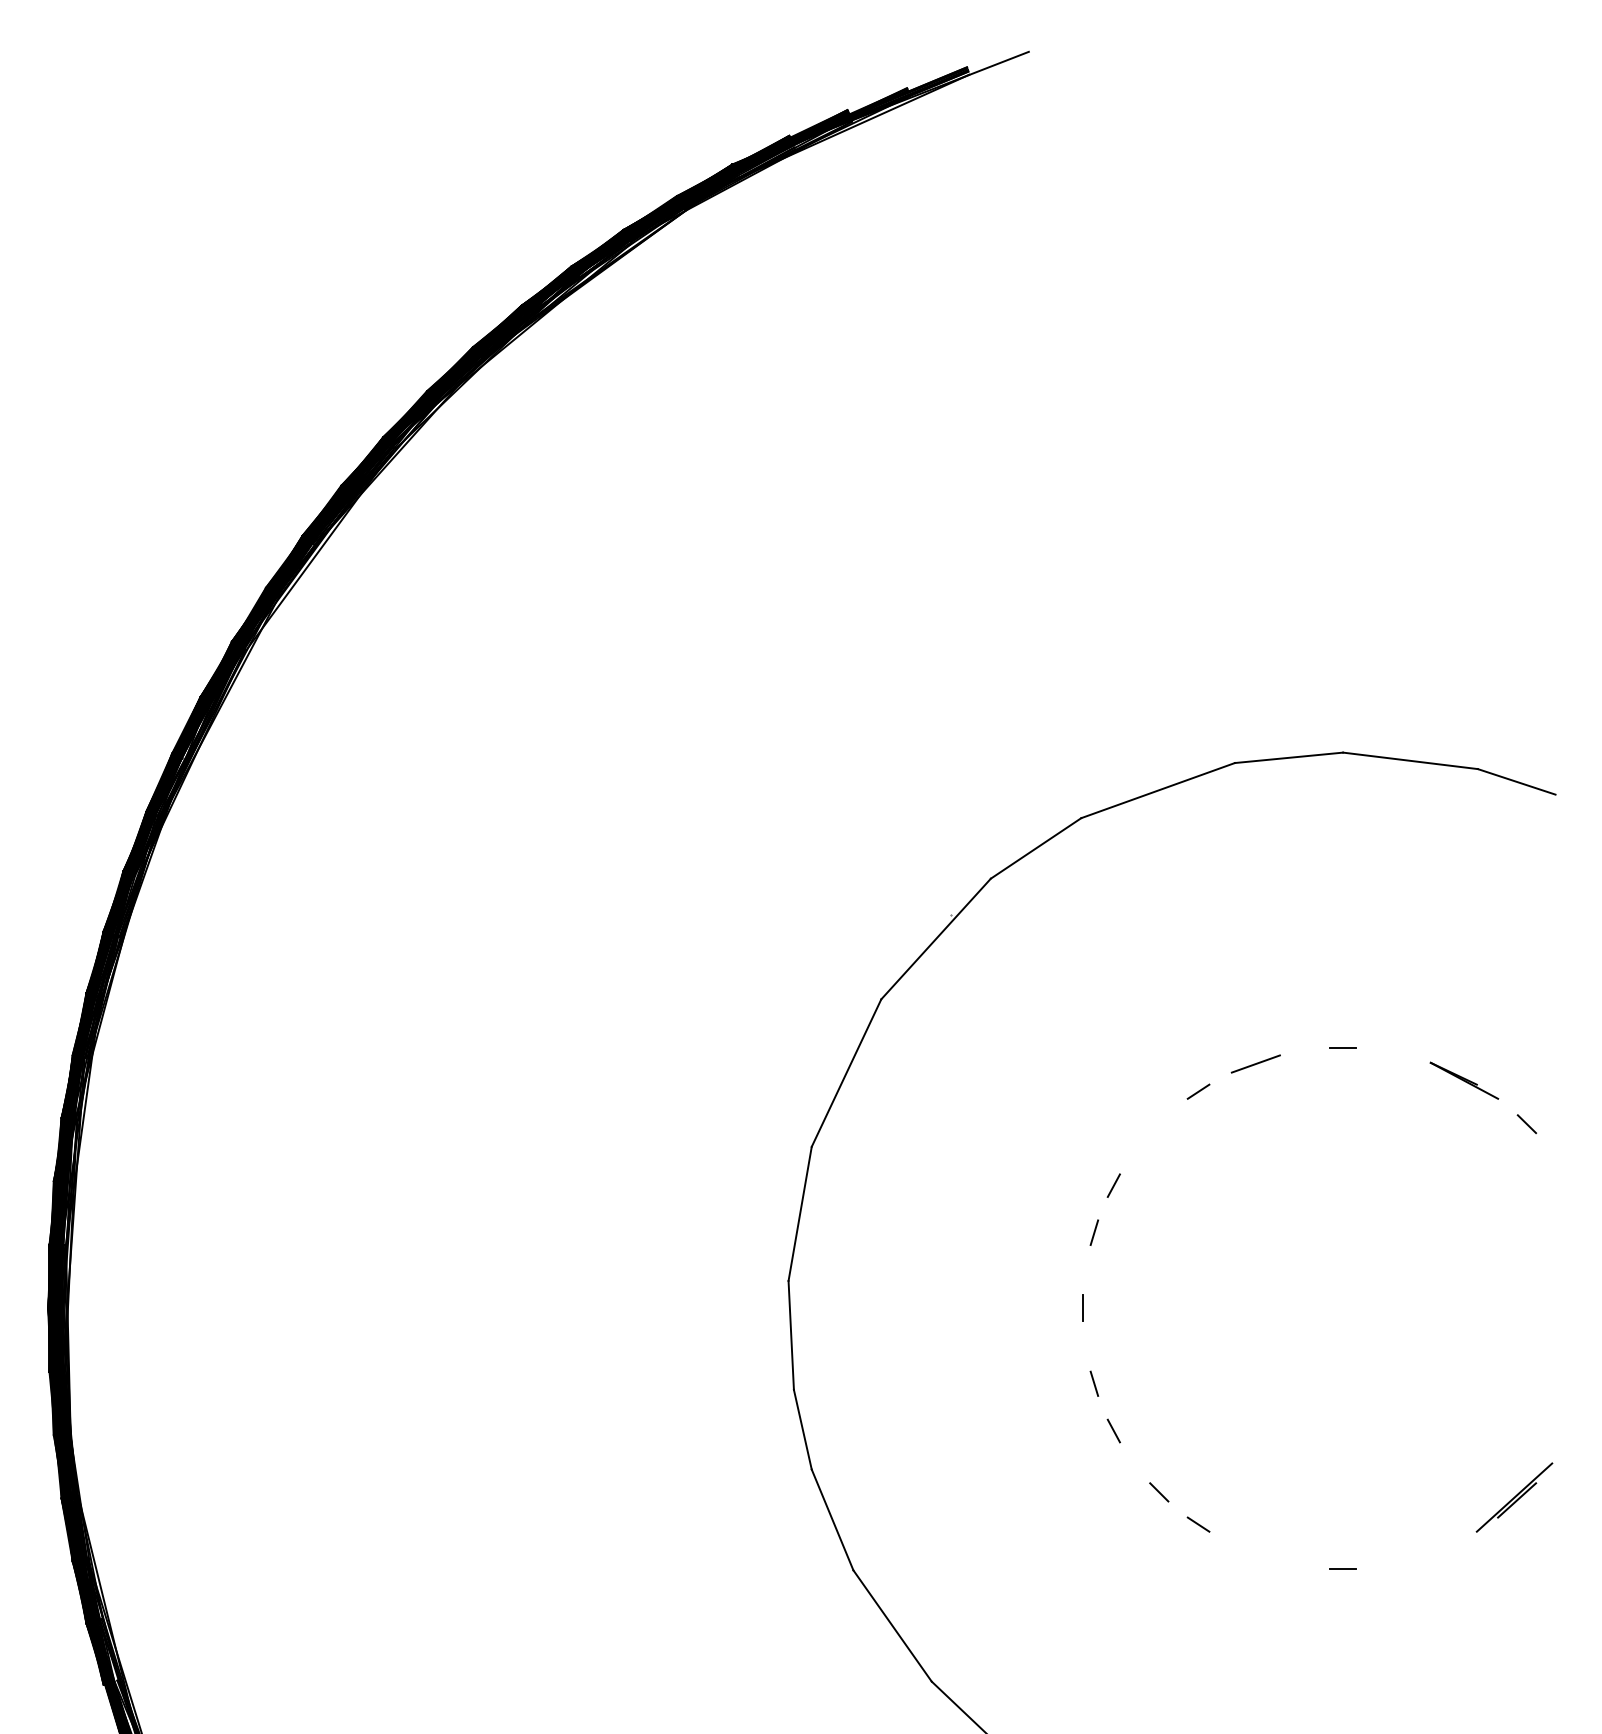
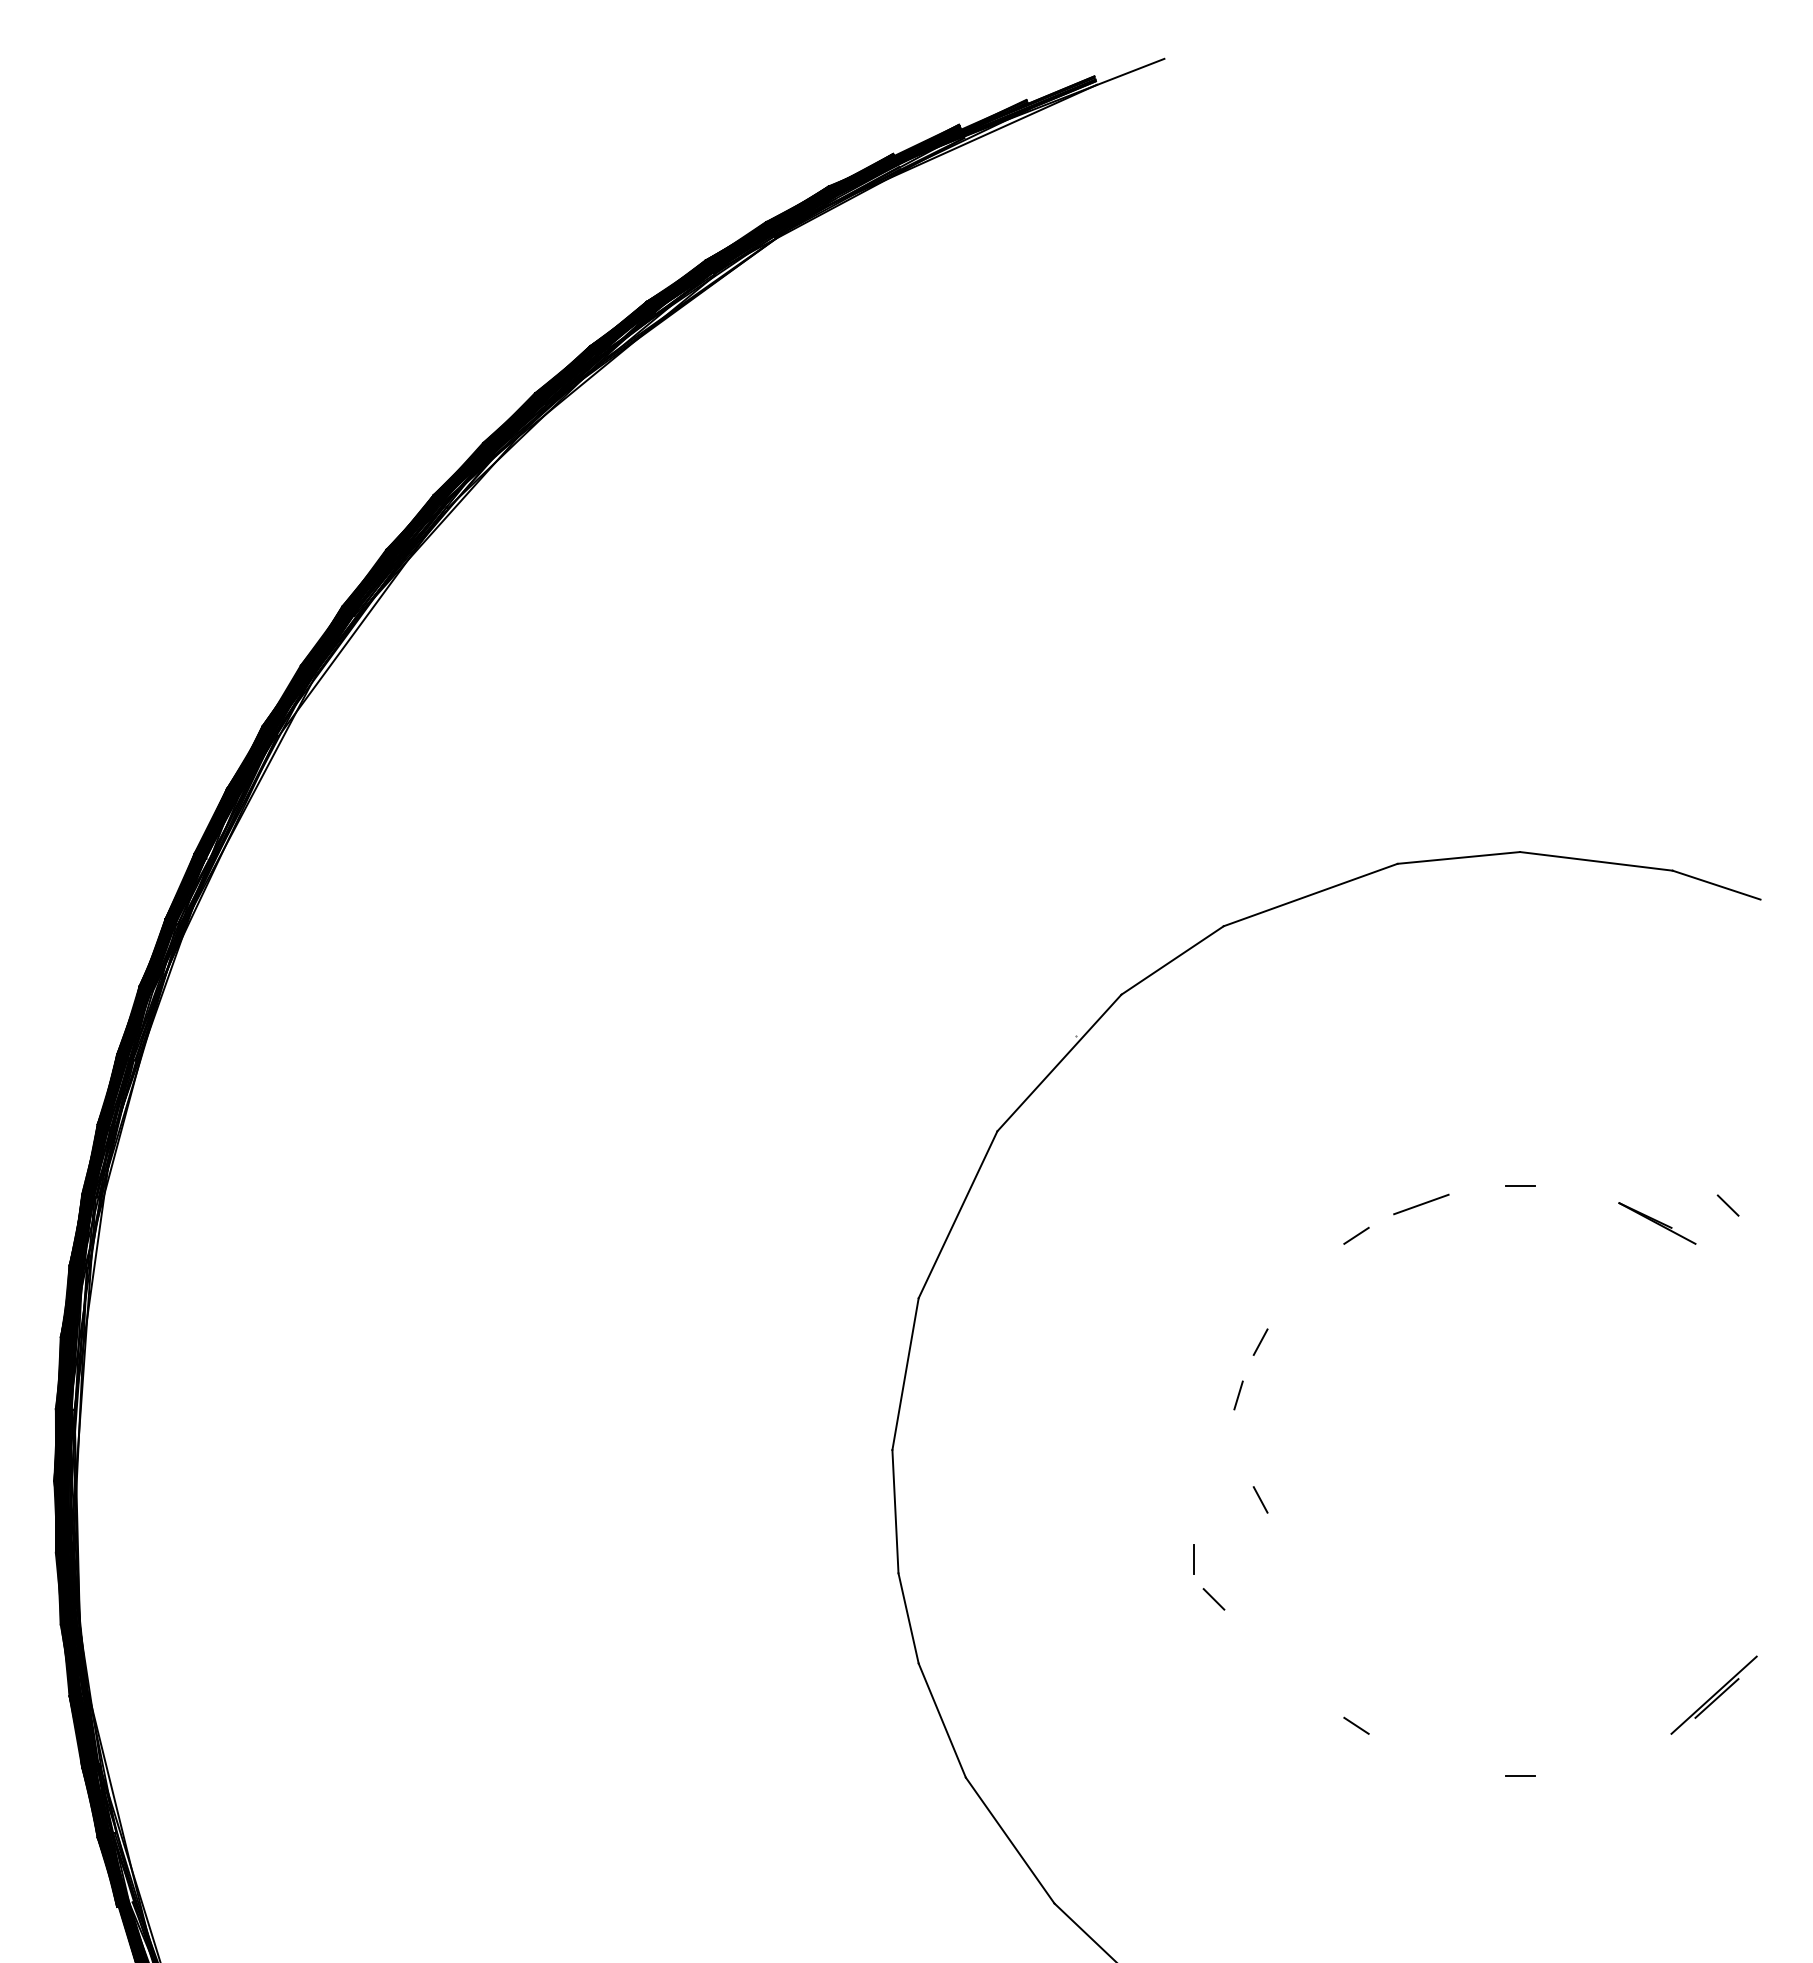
line: (1526, 1124) -> (1727, 1205), moved
line: (1082, 1307) -> (1193, 1559), moved
line: (1094, 1383) -> (1238, 1566), removed
line: (1113, 1430) -> (1260, 1499), moved
line: (1158, 1492) -> (1213, 1599), moved

